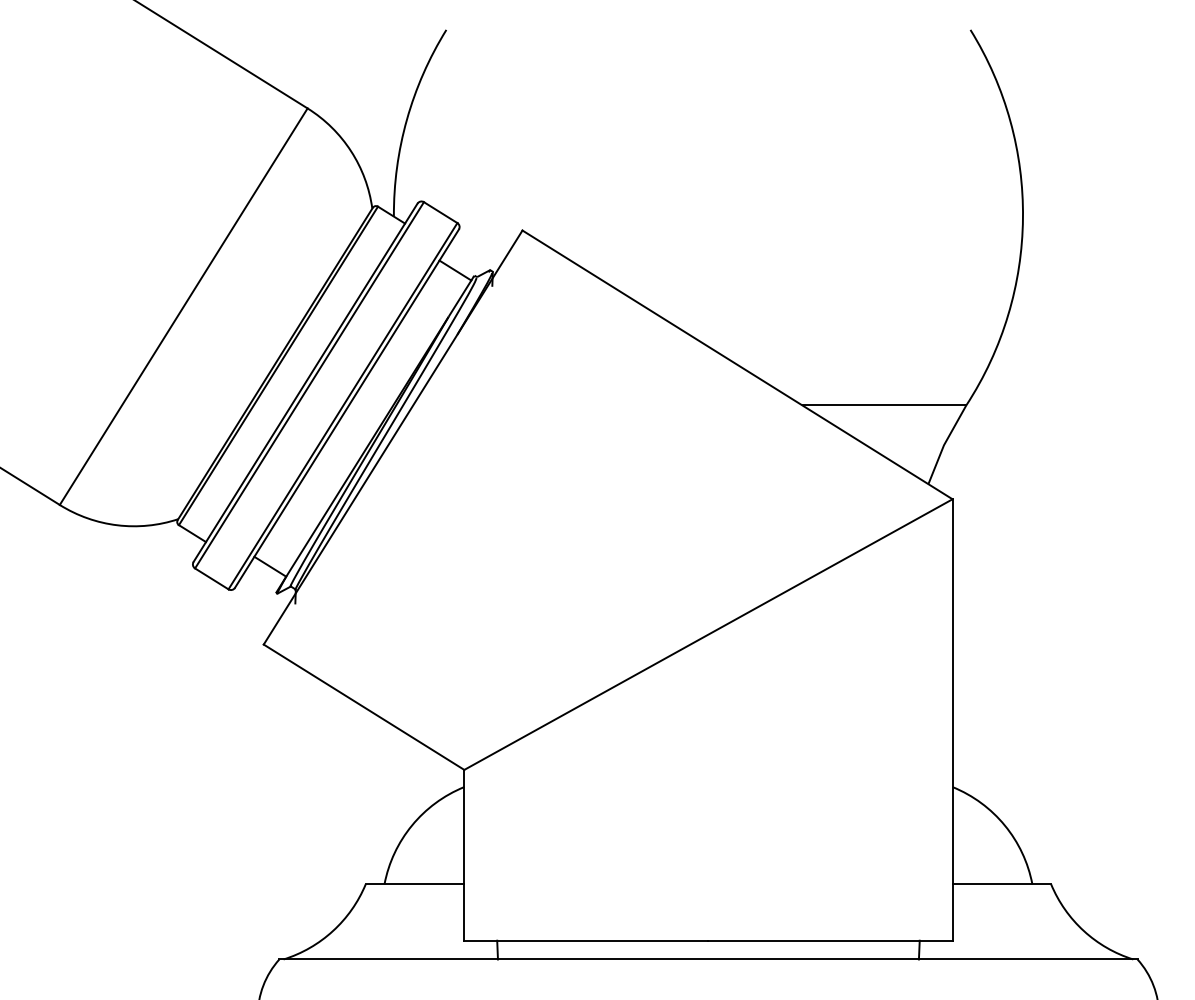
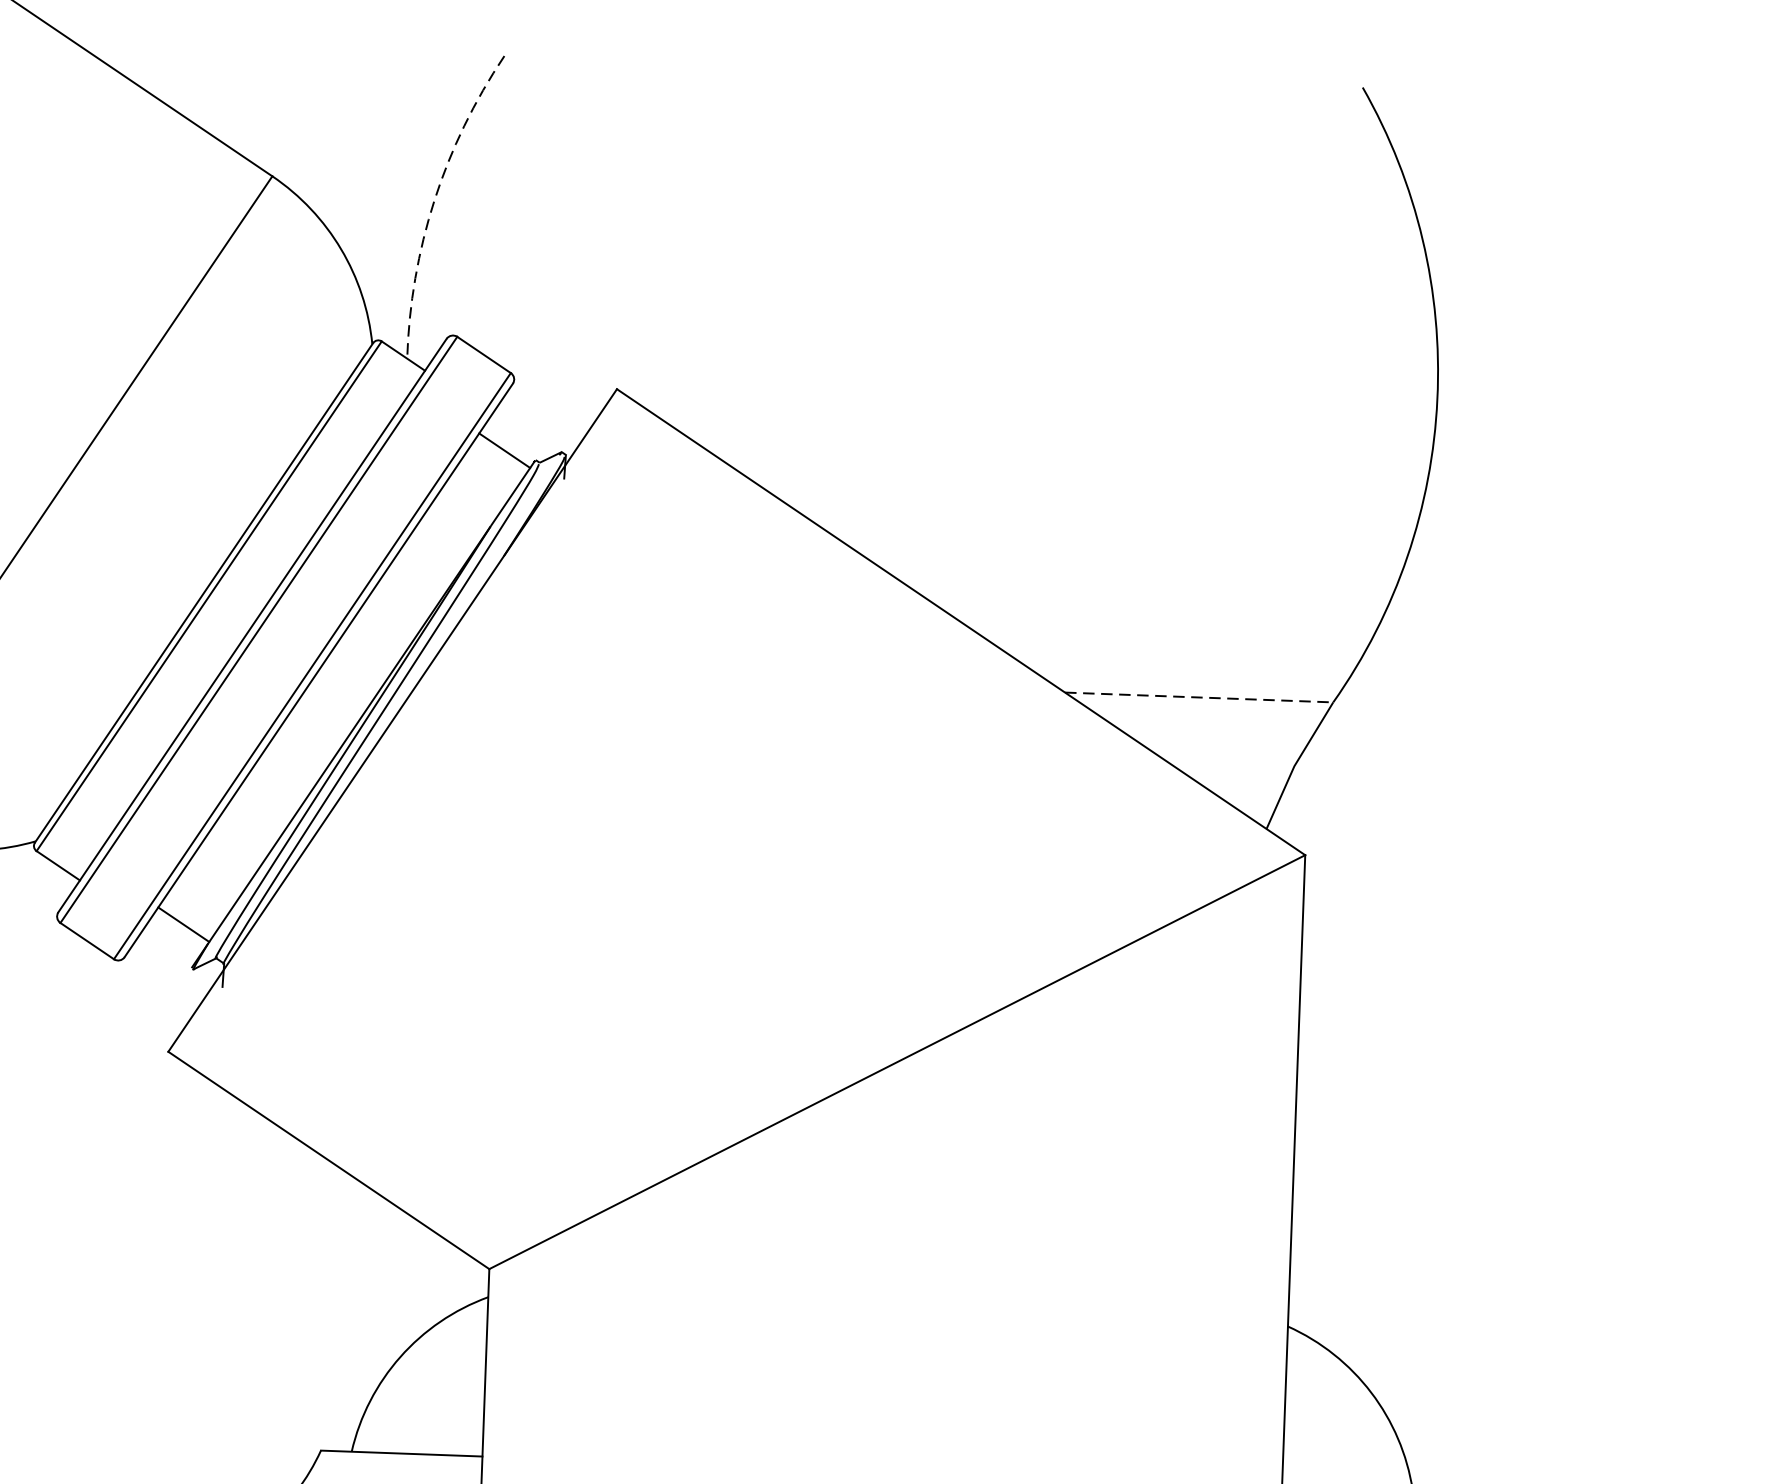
arc: (406, 119) -> (433, 200), solid -> dashed
line: (884, 405) -> (1199, 697), solid -> dashed

